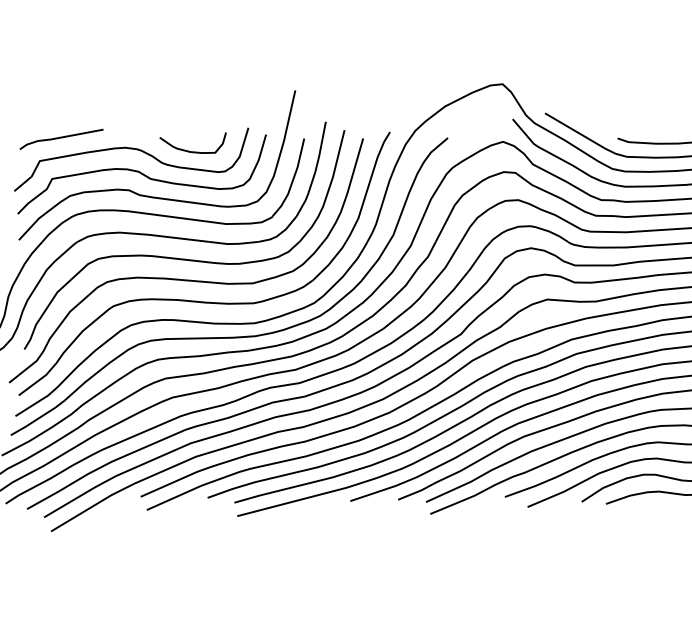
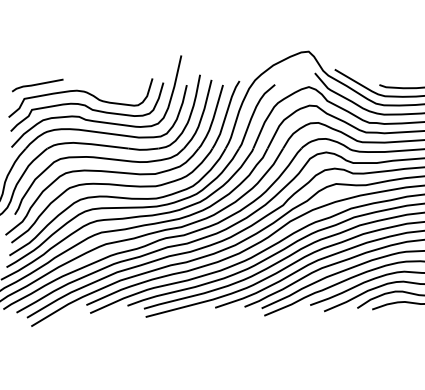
curve: (193, 150) -> (118, 92), removed

